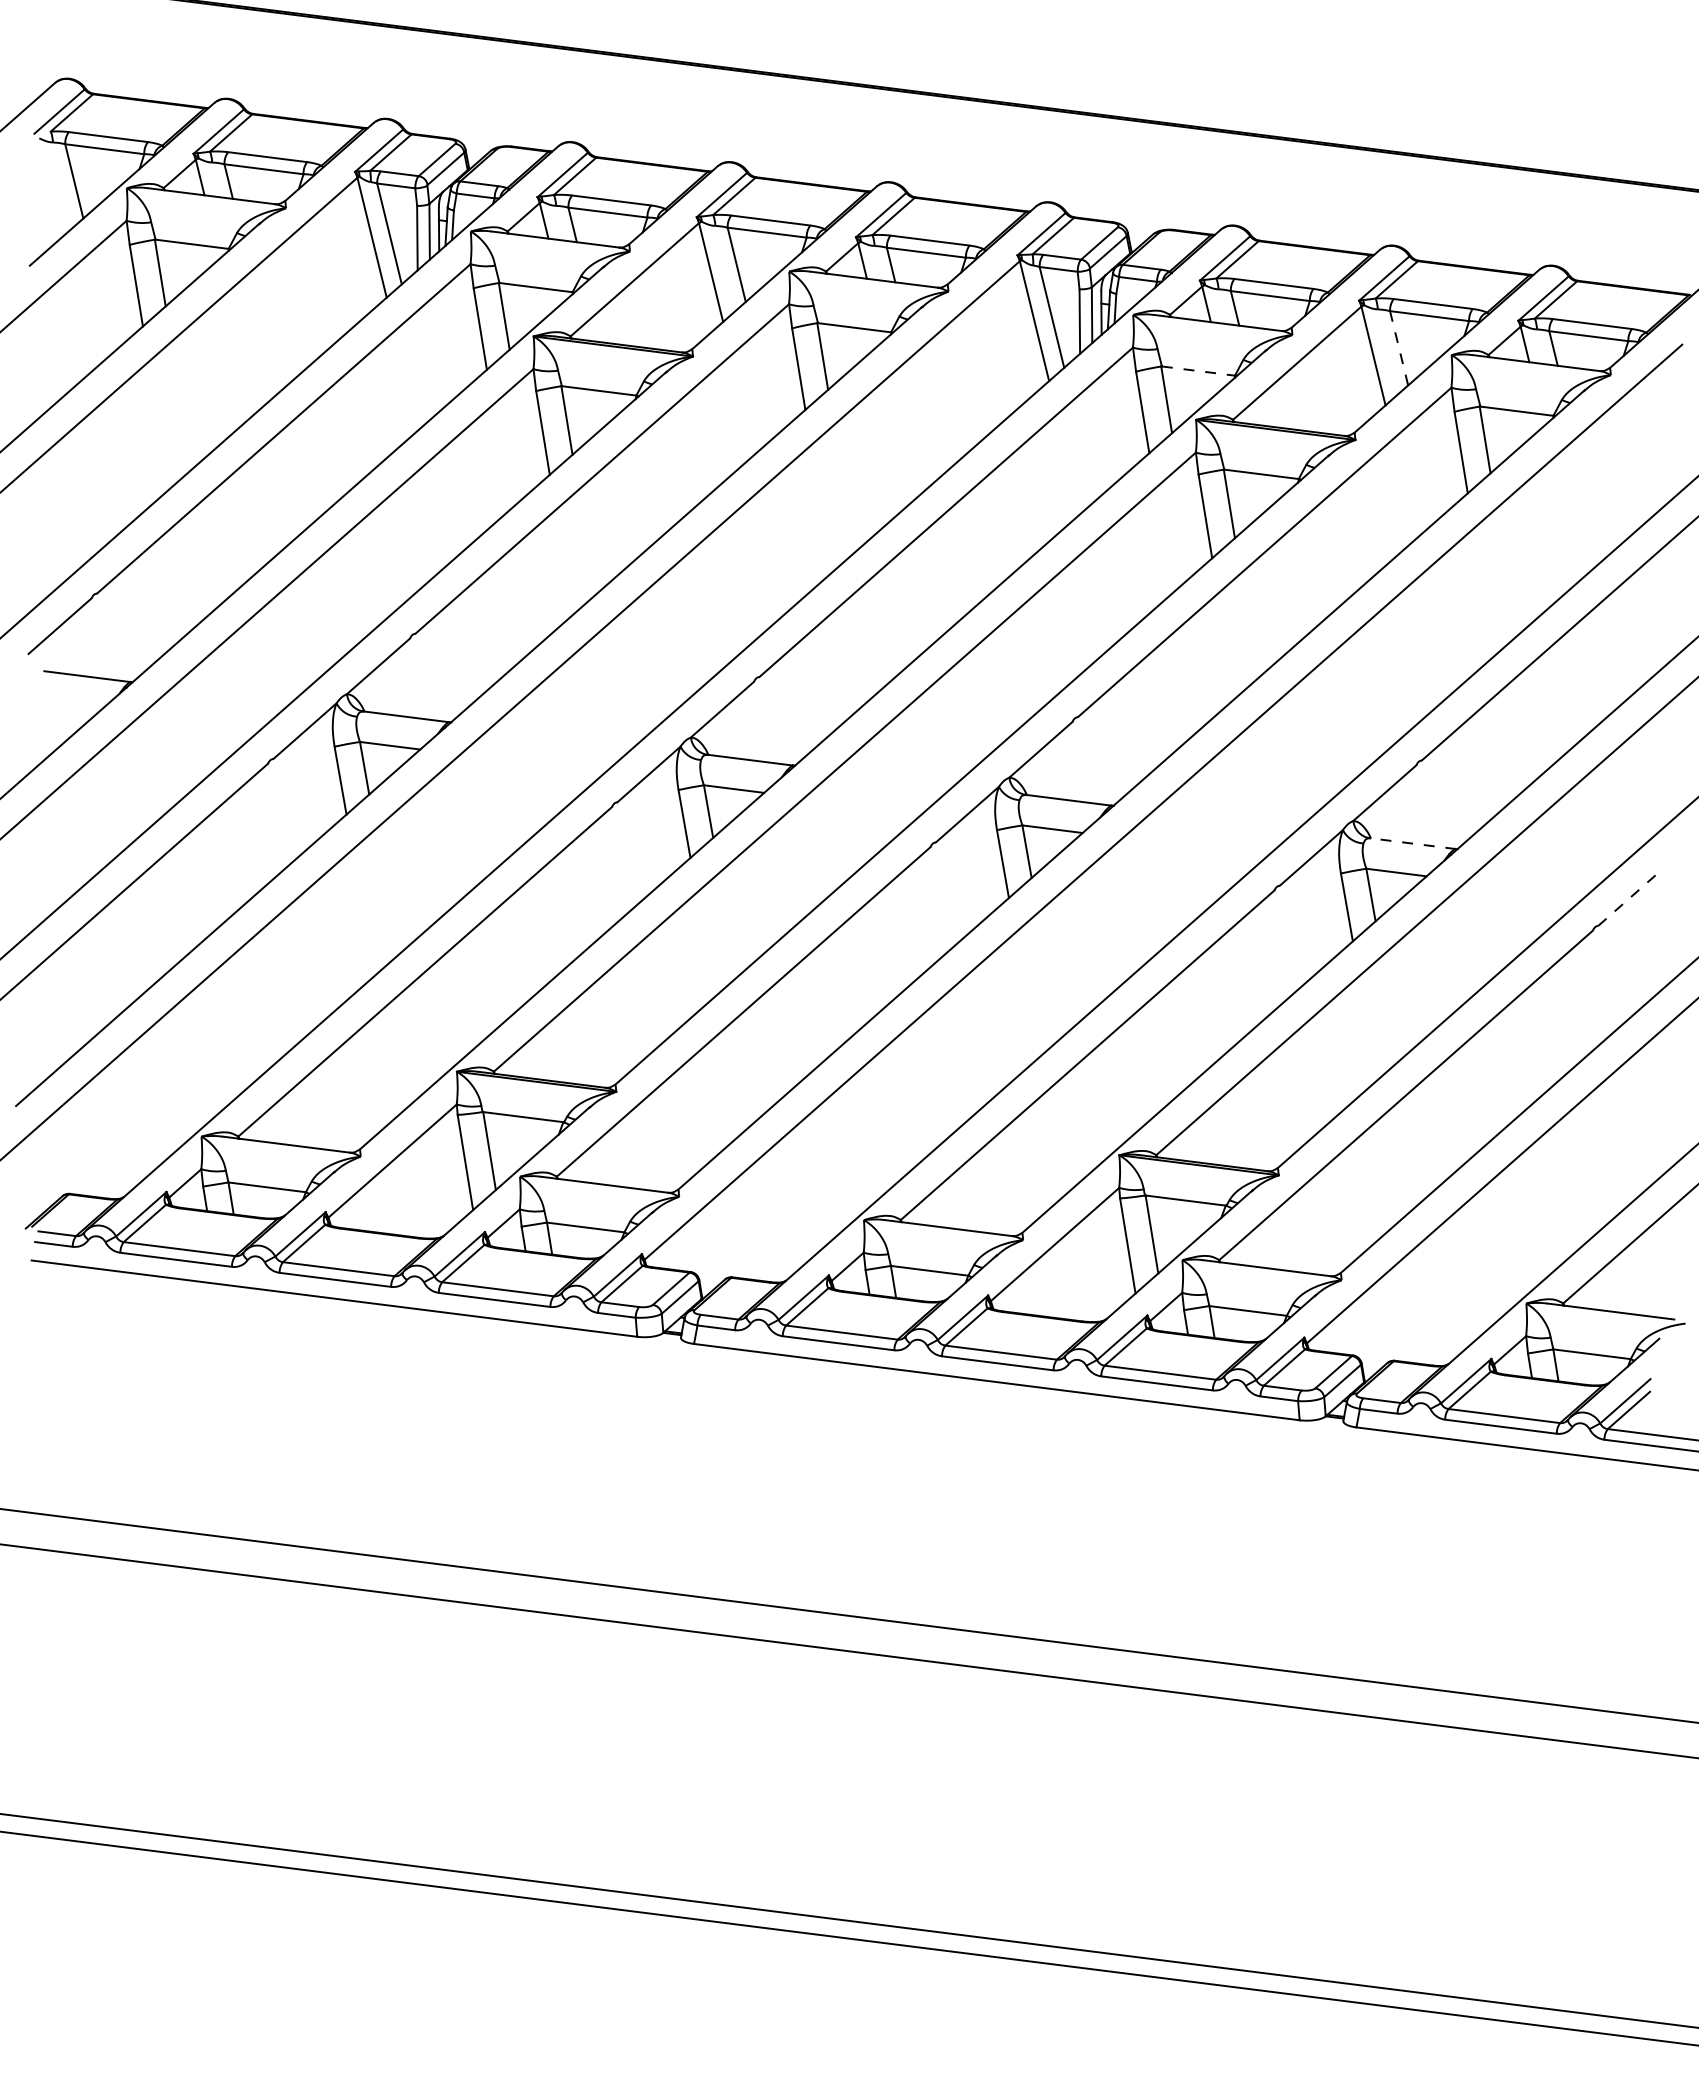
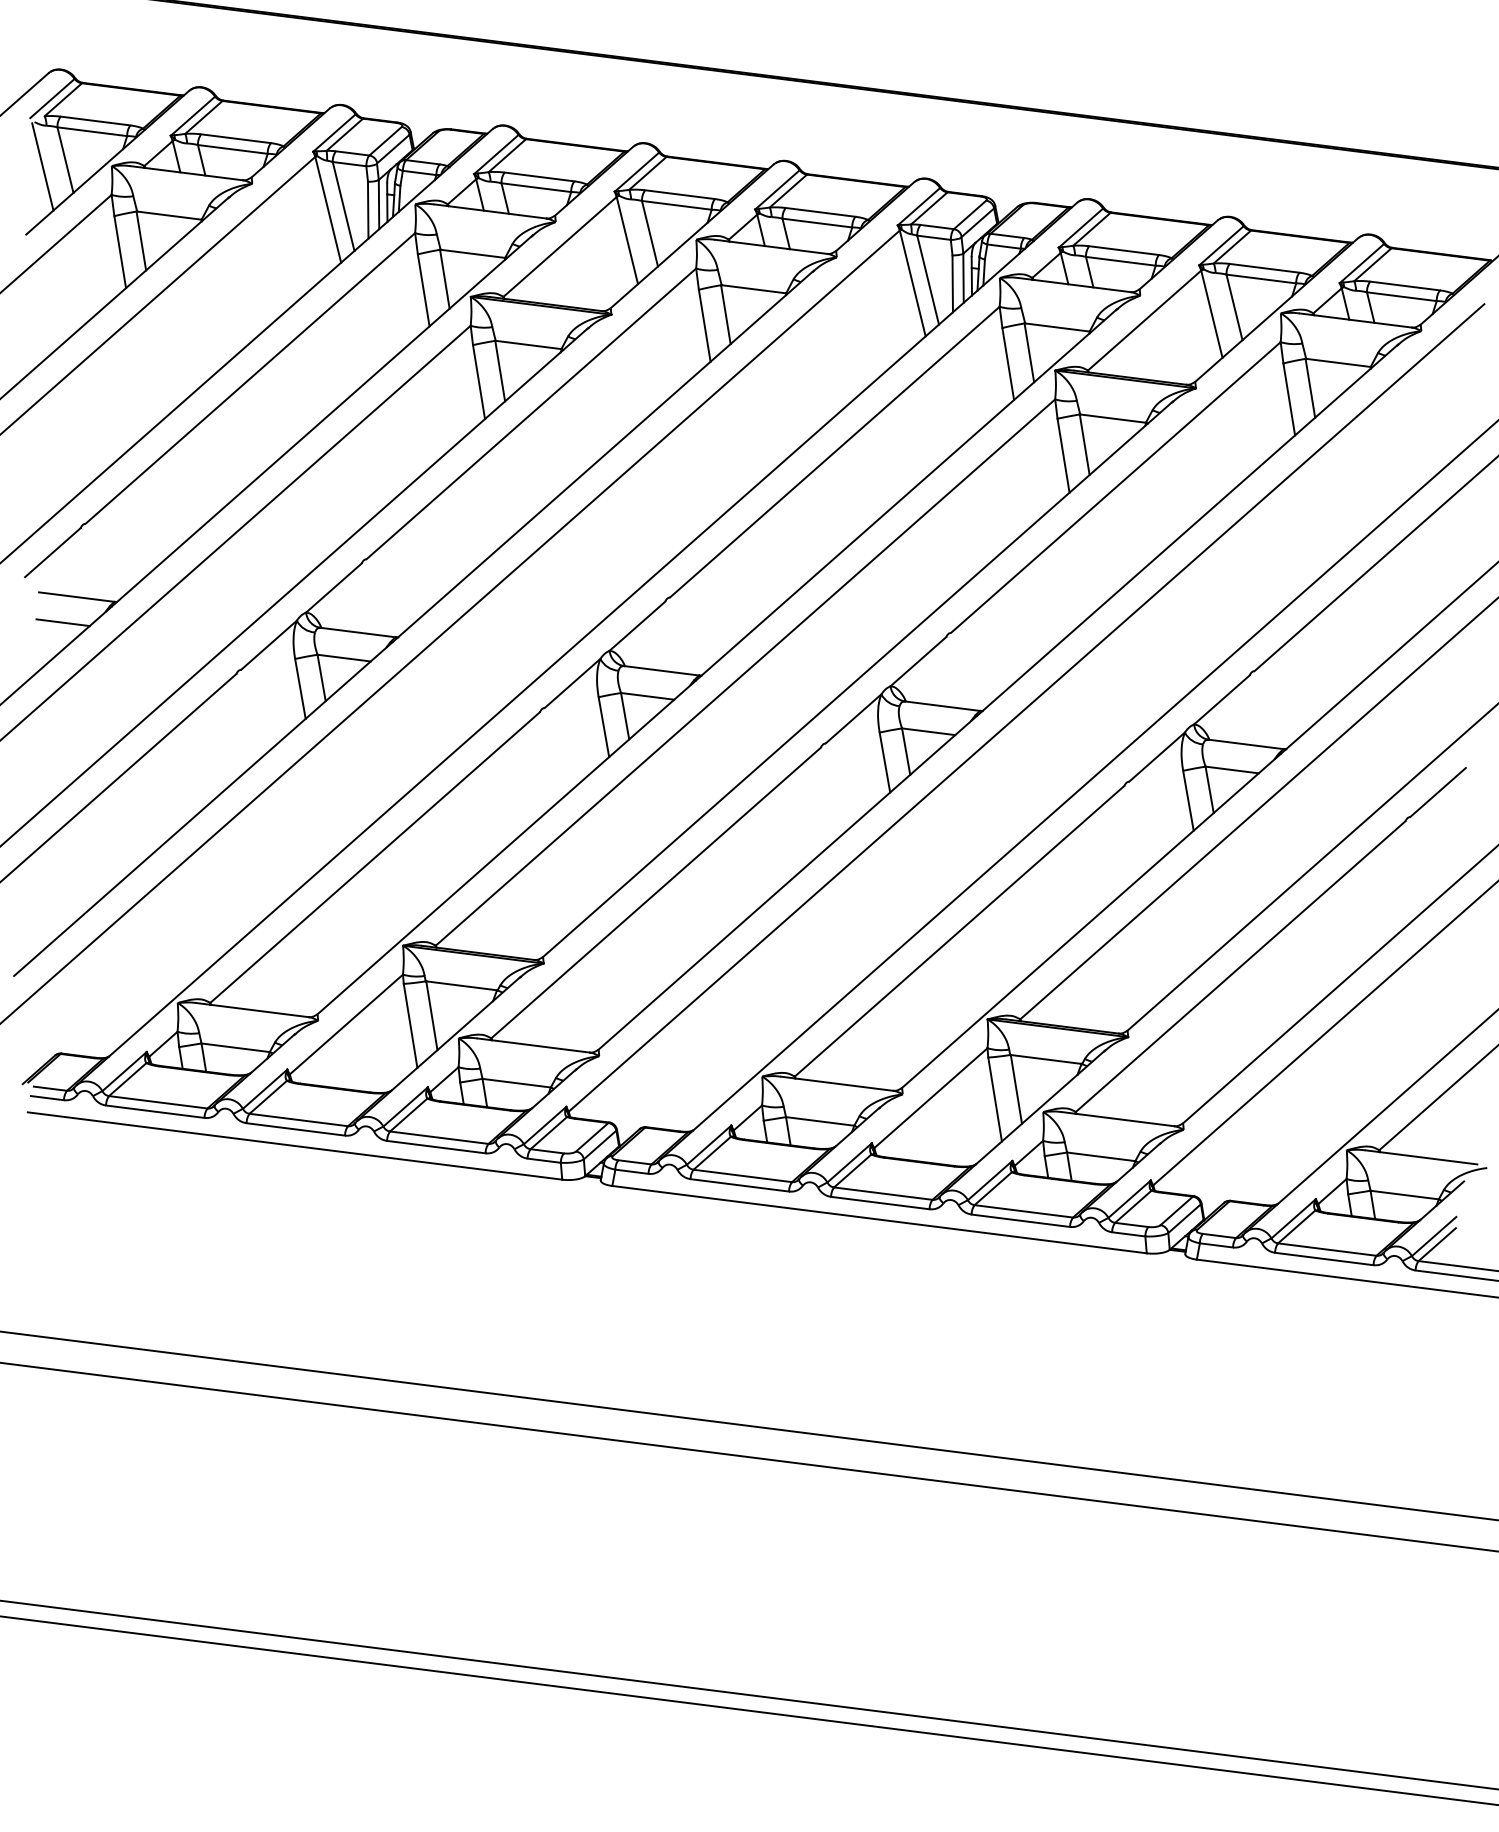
line: (48, 188) -> (42, 166), added
line: (1399, 348) -> (1234, 307), dashed -> solid
line: (1198, 371) -> (1057, 327), dashed -> solid
line: (71, 705) -> (62, 622), added
line: (1412, 843) -> (1246, 744), dashed -> solid
line: (1629, 898) -> (1437, 792), dashed -> solid

